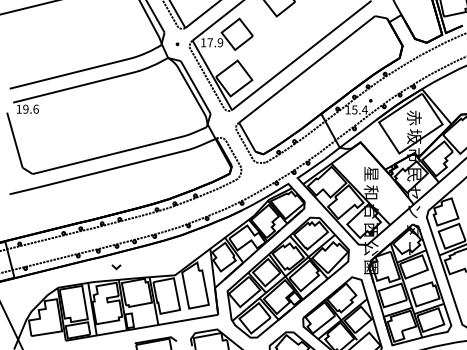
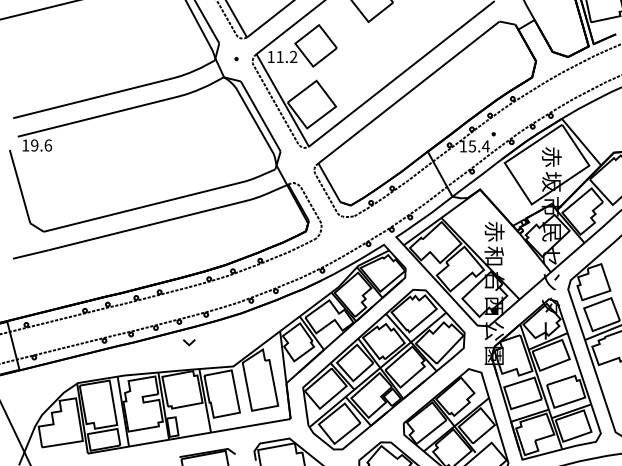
text: (215, 43) -> (286, 57), 17.9 -> 11.2
text: (371, 173) -> (494, 231), 星 -> 赤
part: (116, 267) -> (189, 342), moved

